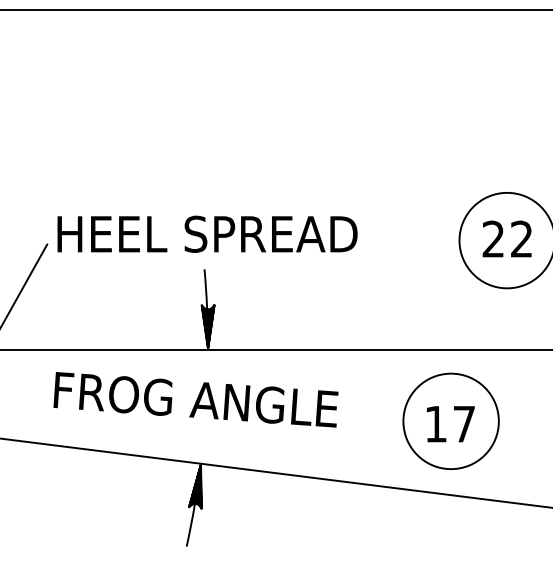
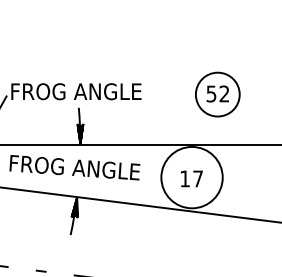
text: (210, 233) -> (81, 91), HEEL SPREAD -> FROG ANGLE
text: (493, 238) -> (211, 93), 22 -> 52
circle: (449, 421) -> (191, 177), size x1.4

